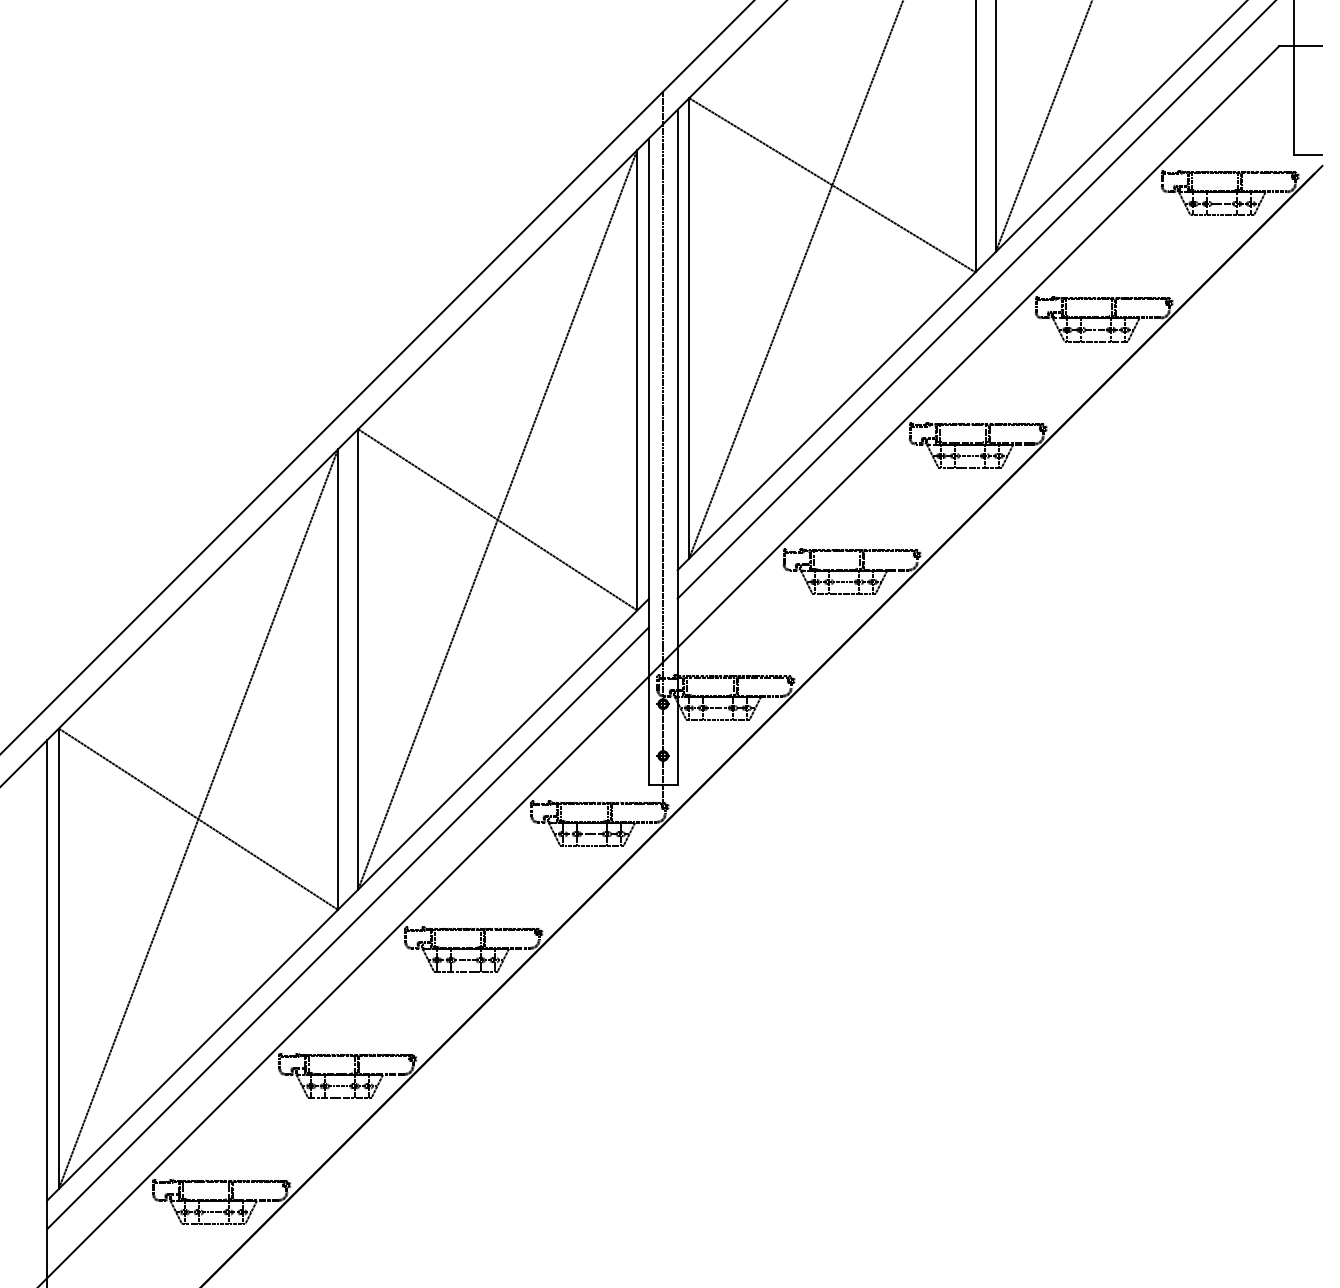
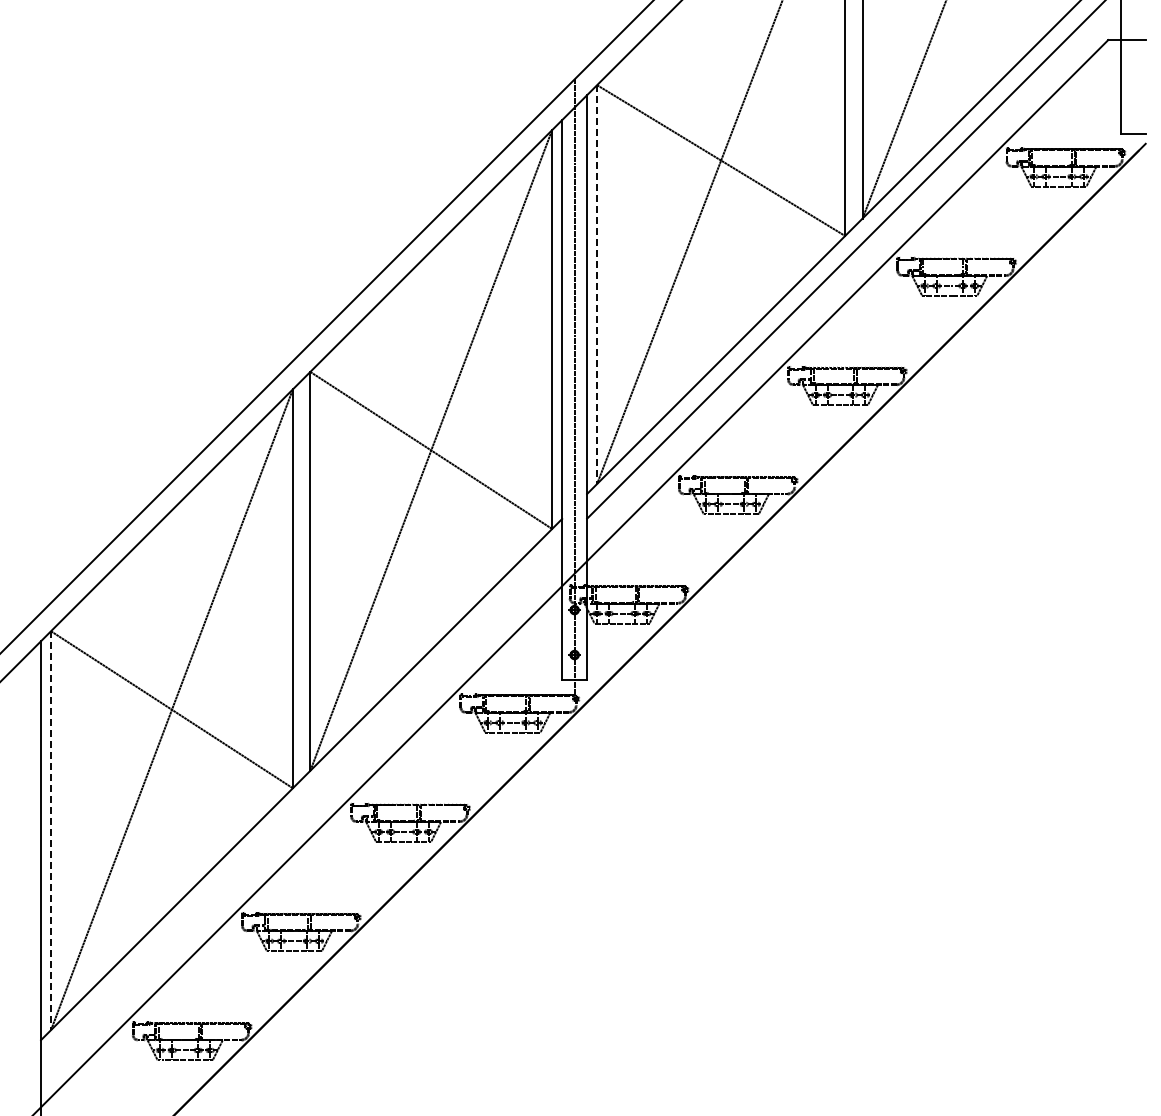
line: (689, 329) -> (597, 285), solid -> dashed
line: (347, 927) -> (301, 803), removed
line: (59, 959) -> (51, 831), solid -> dashed

